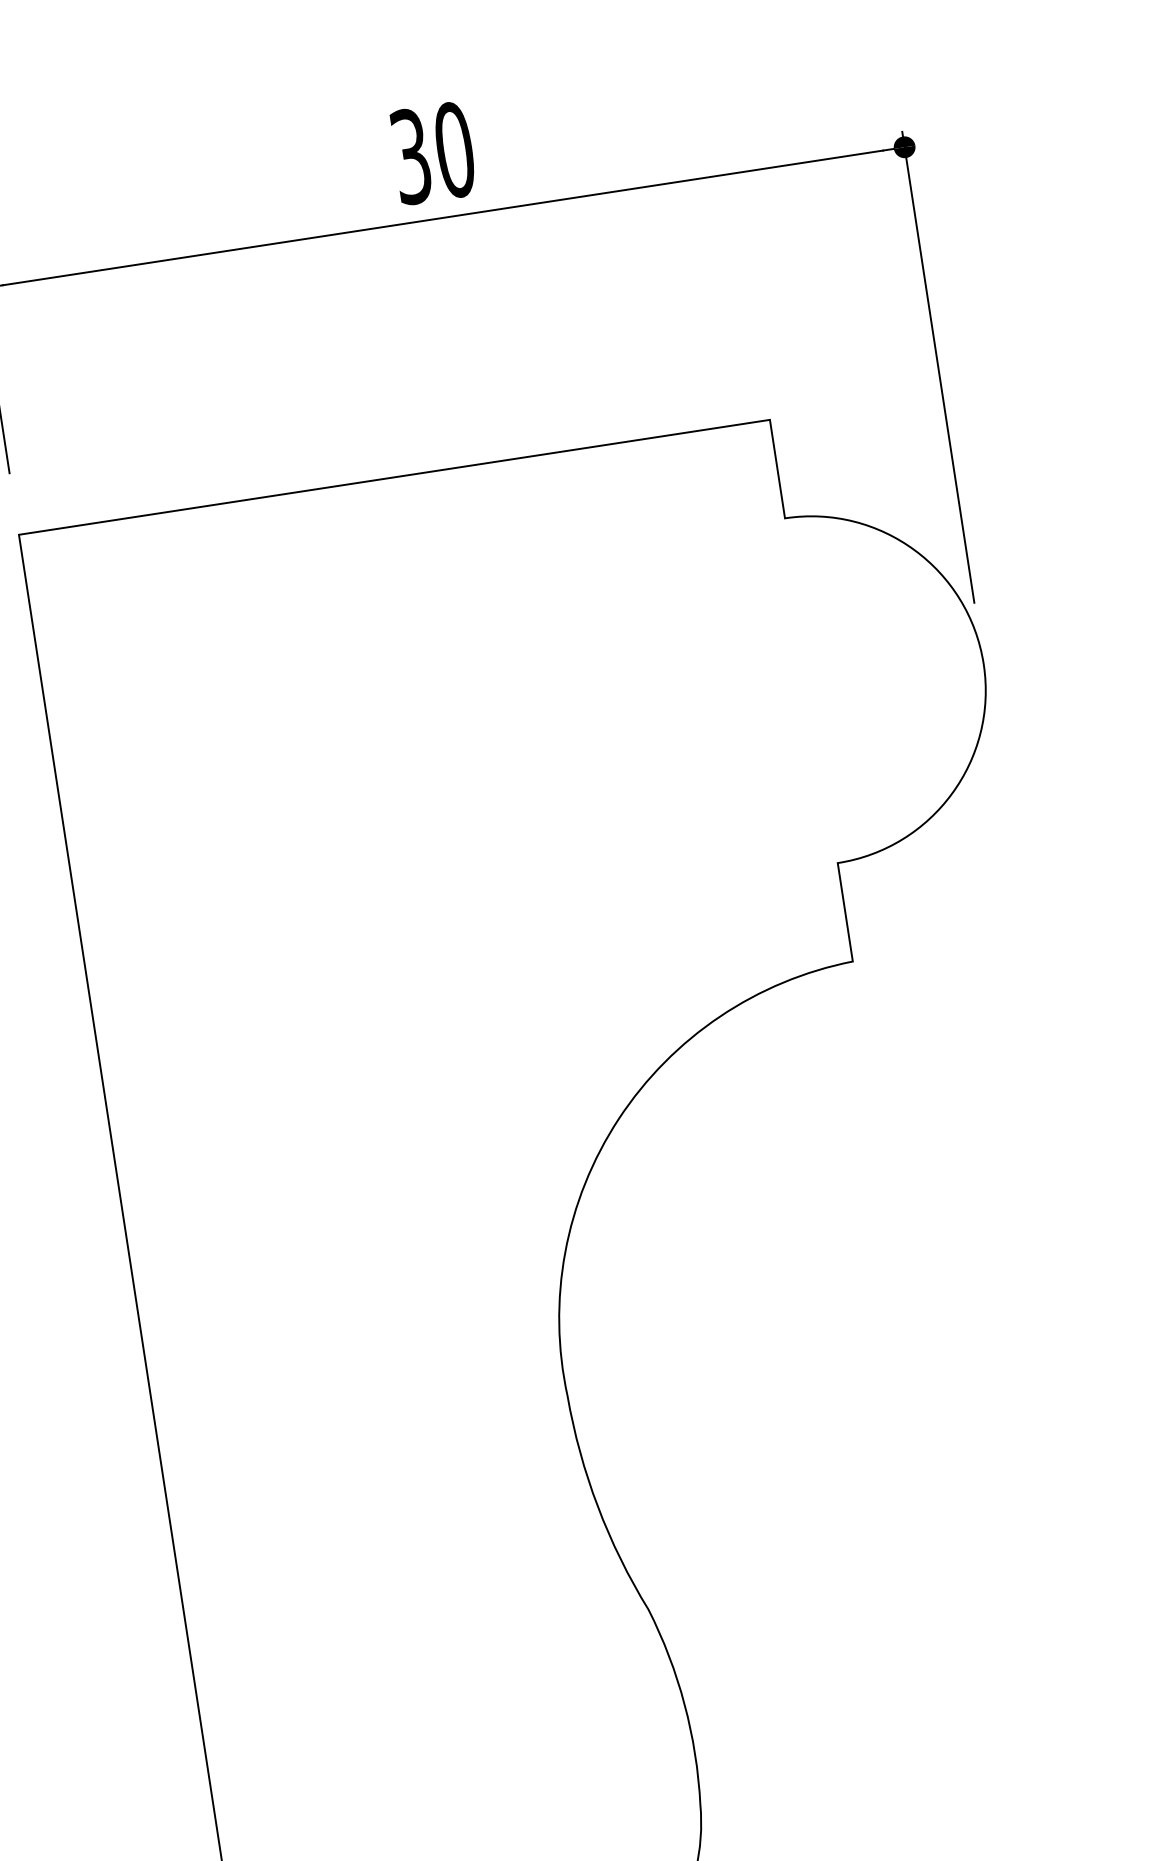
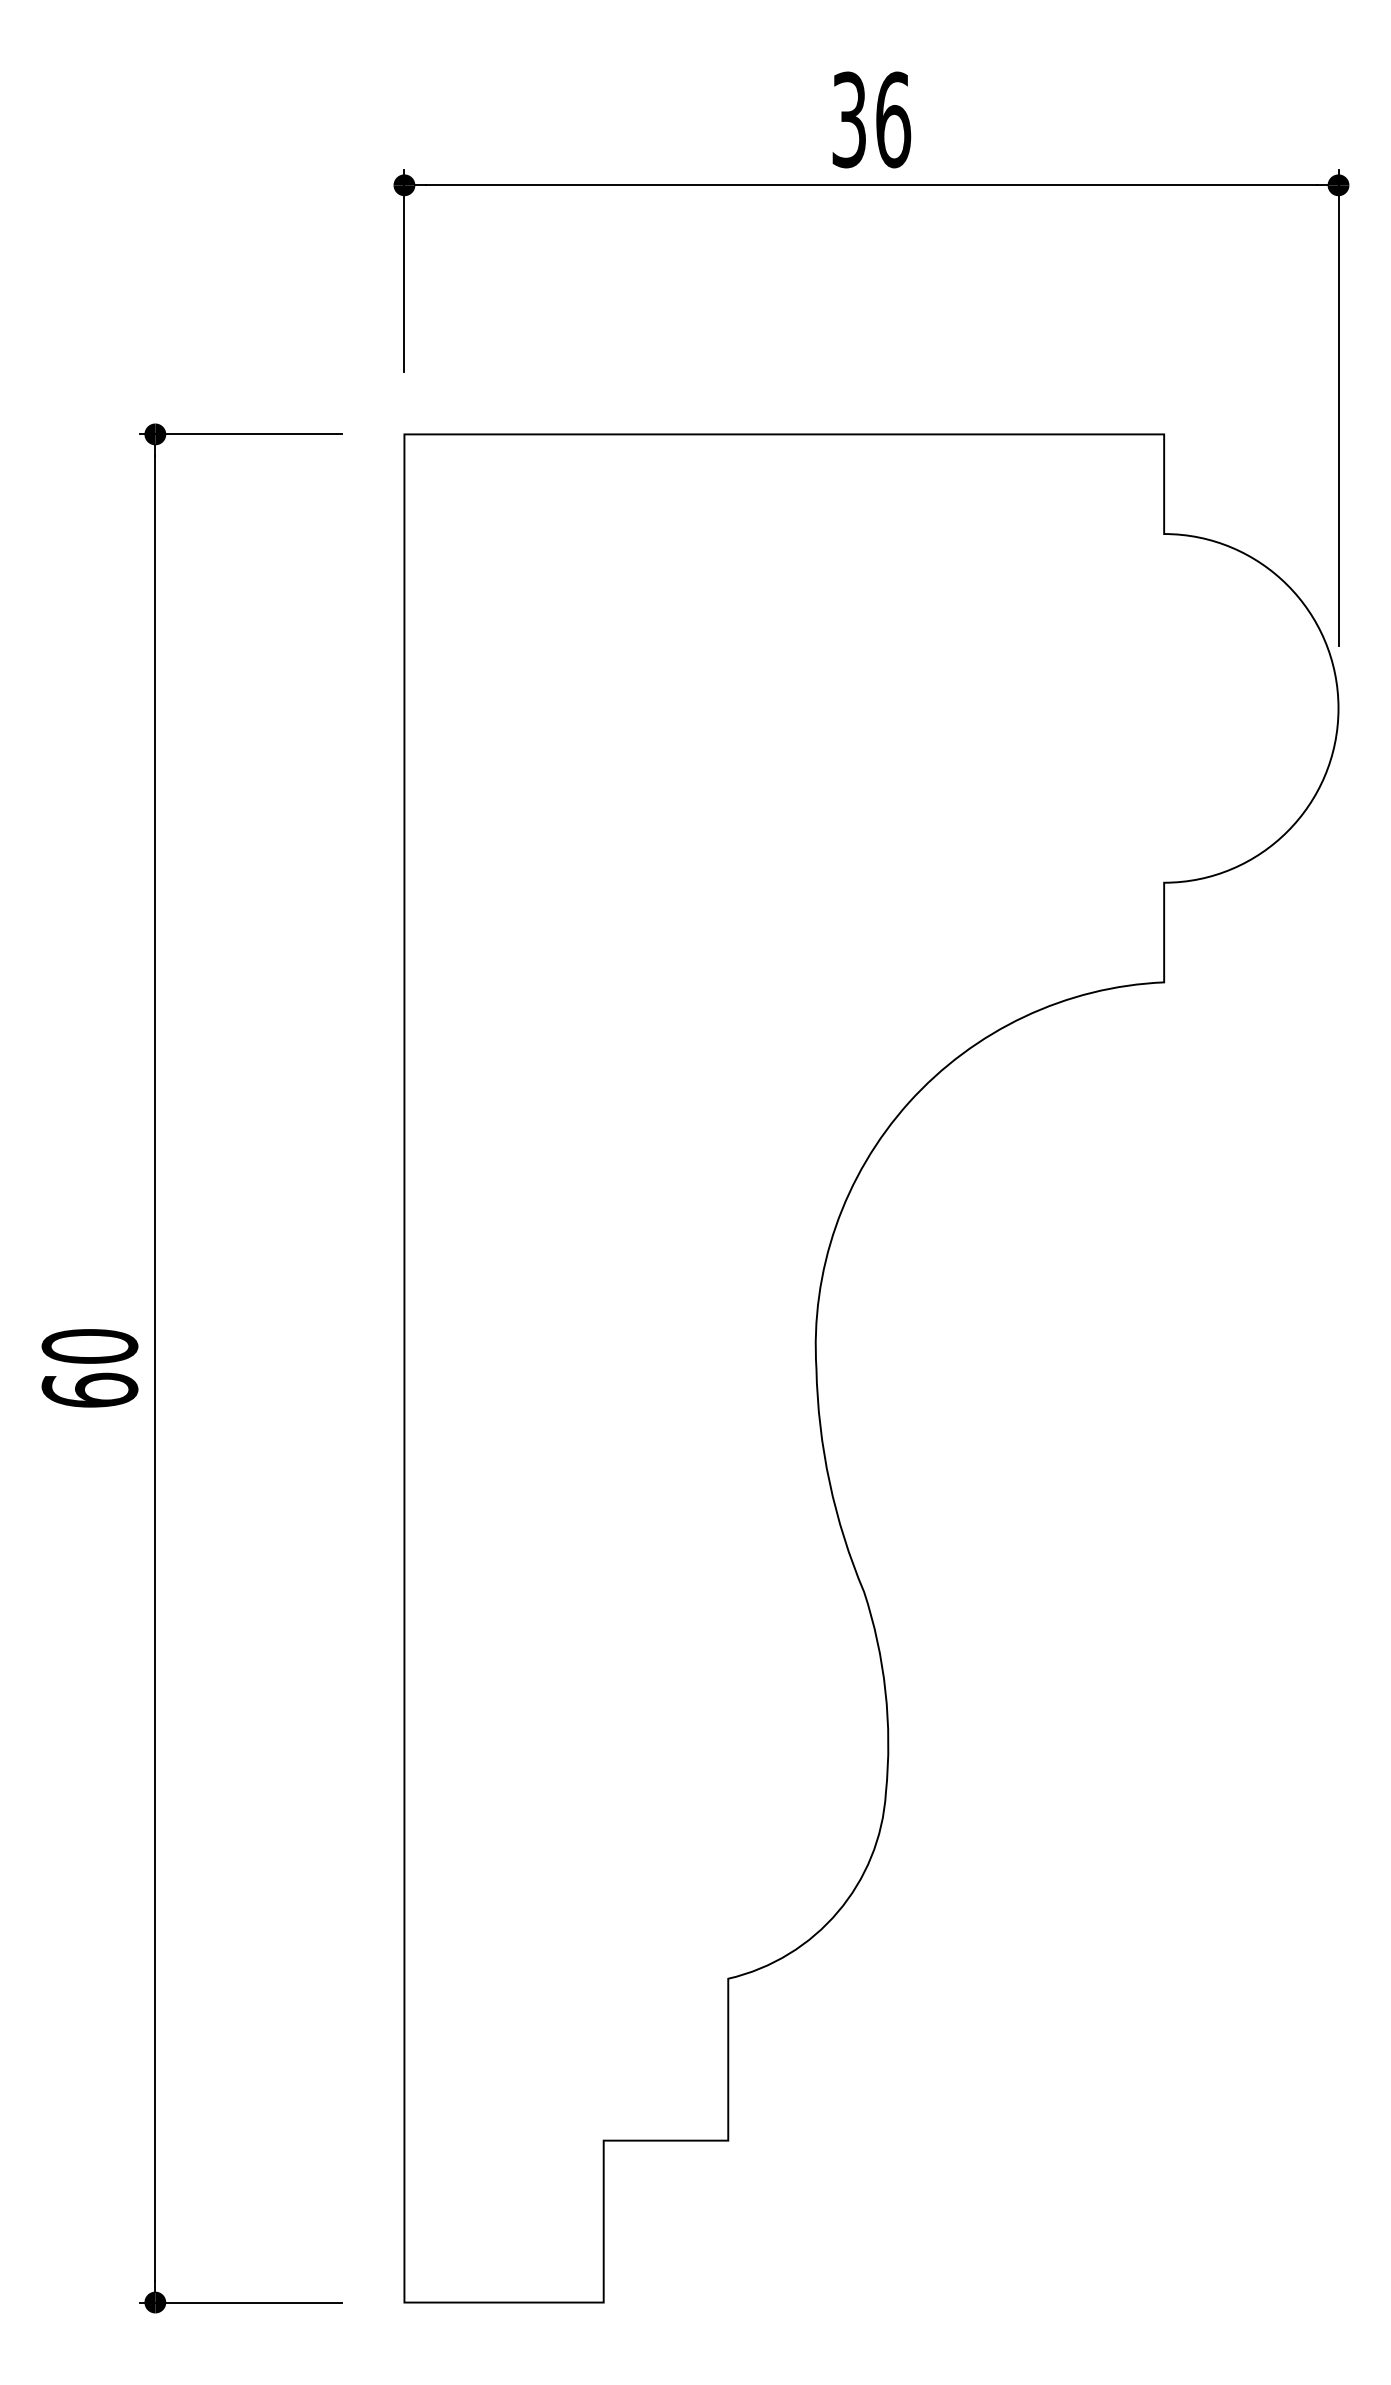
text: (454, 149) -> (893, 119), 30 -> 36

